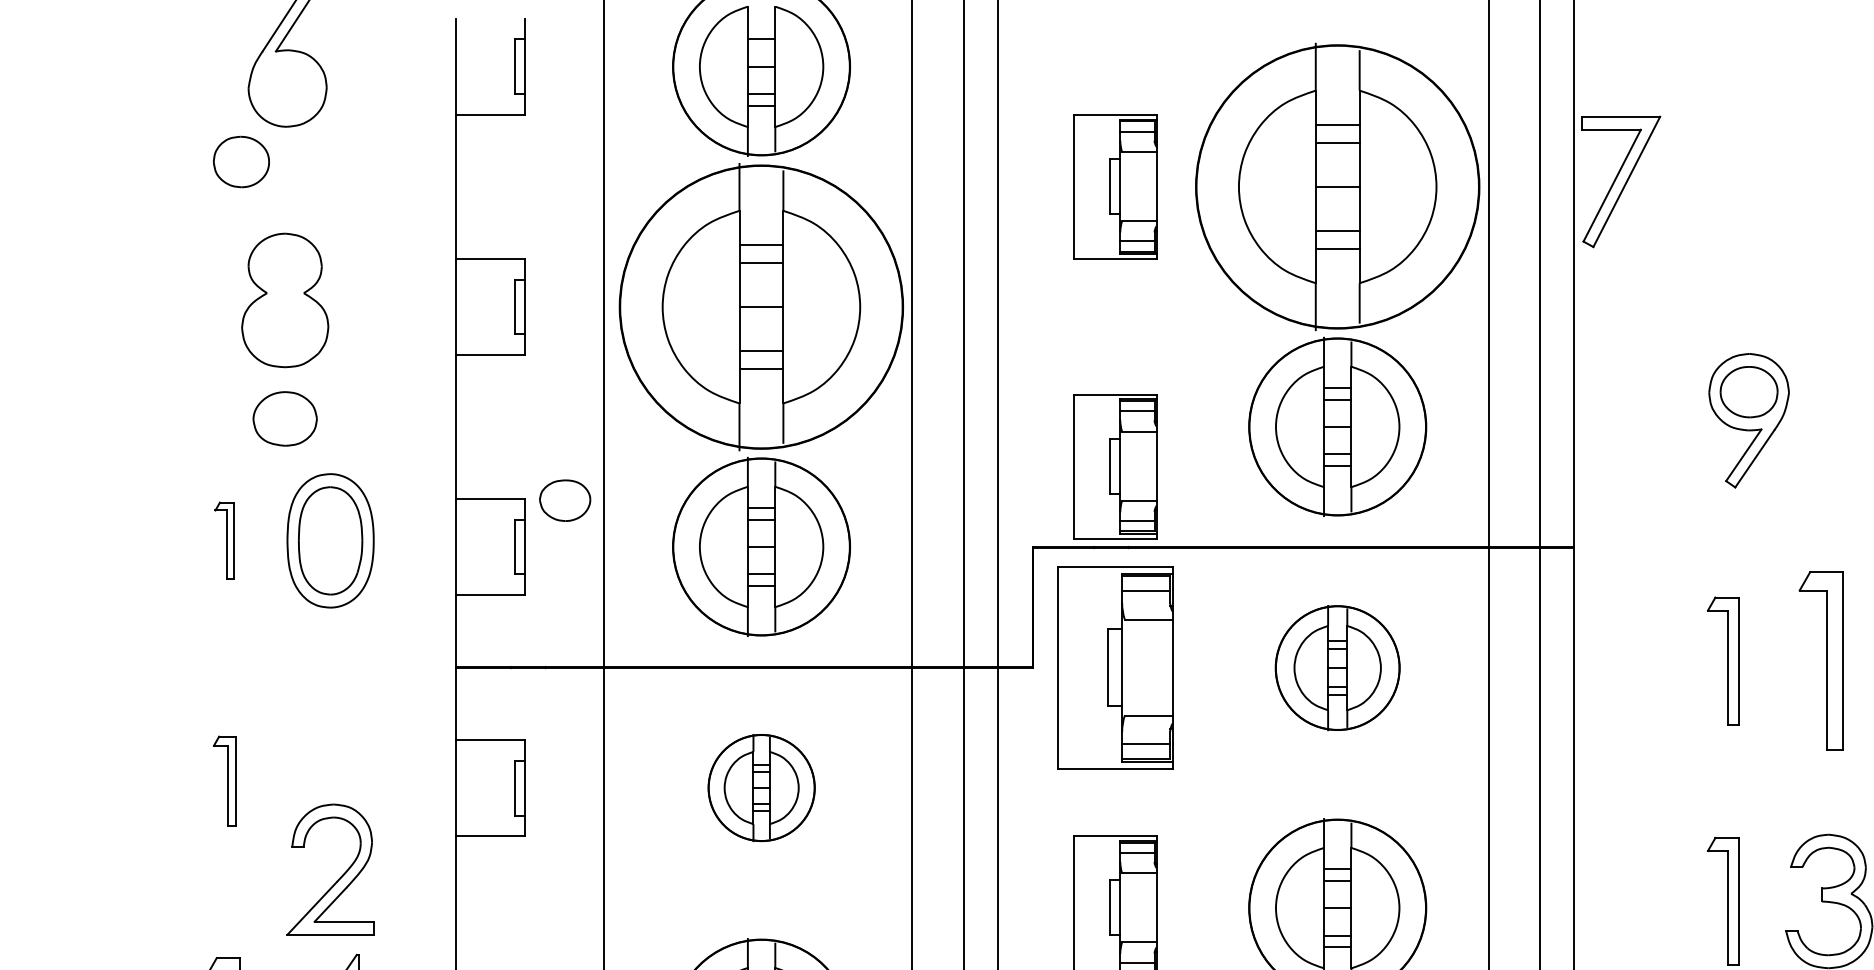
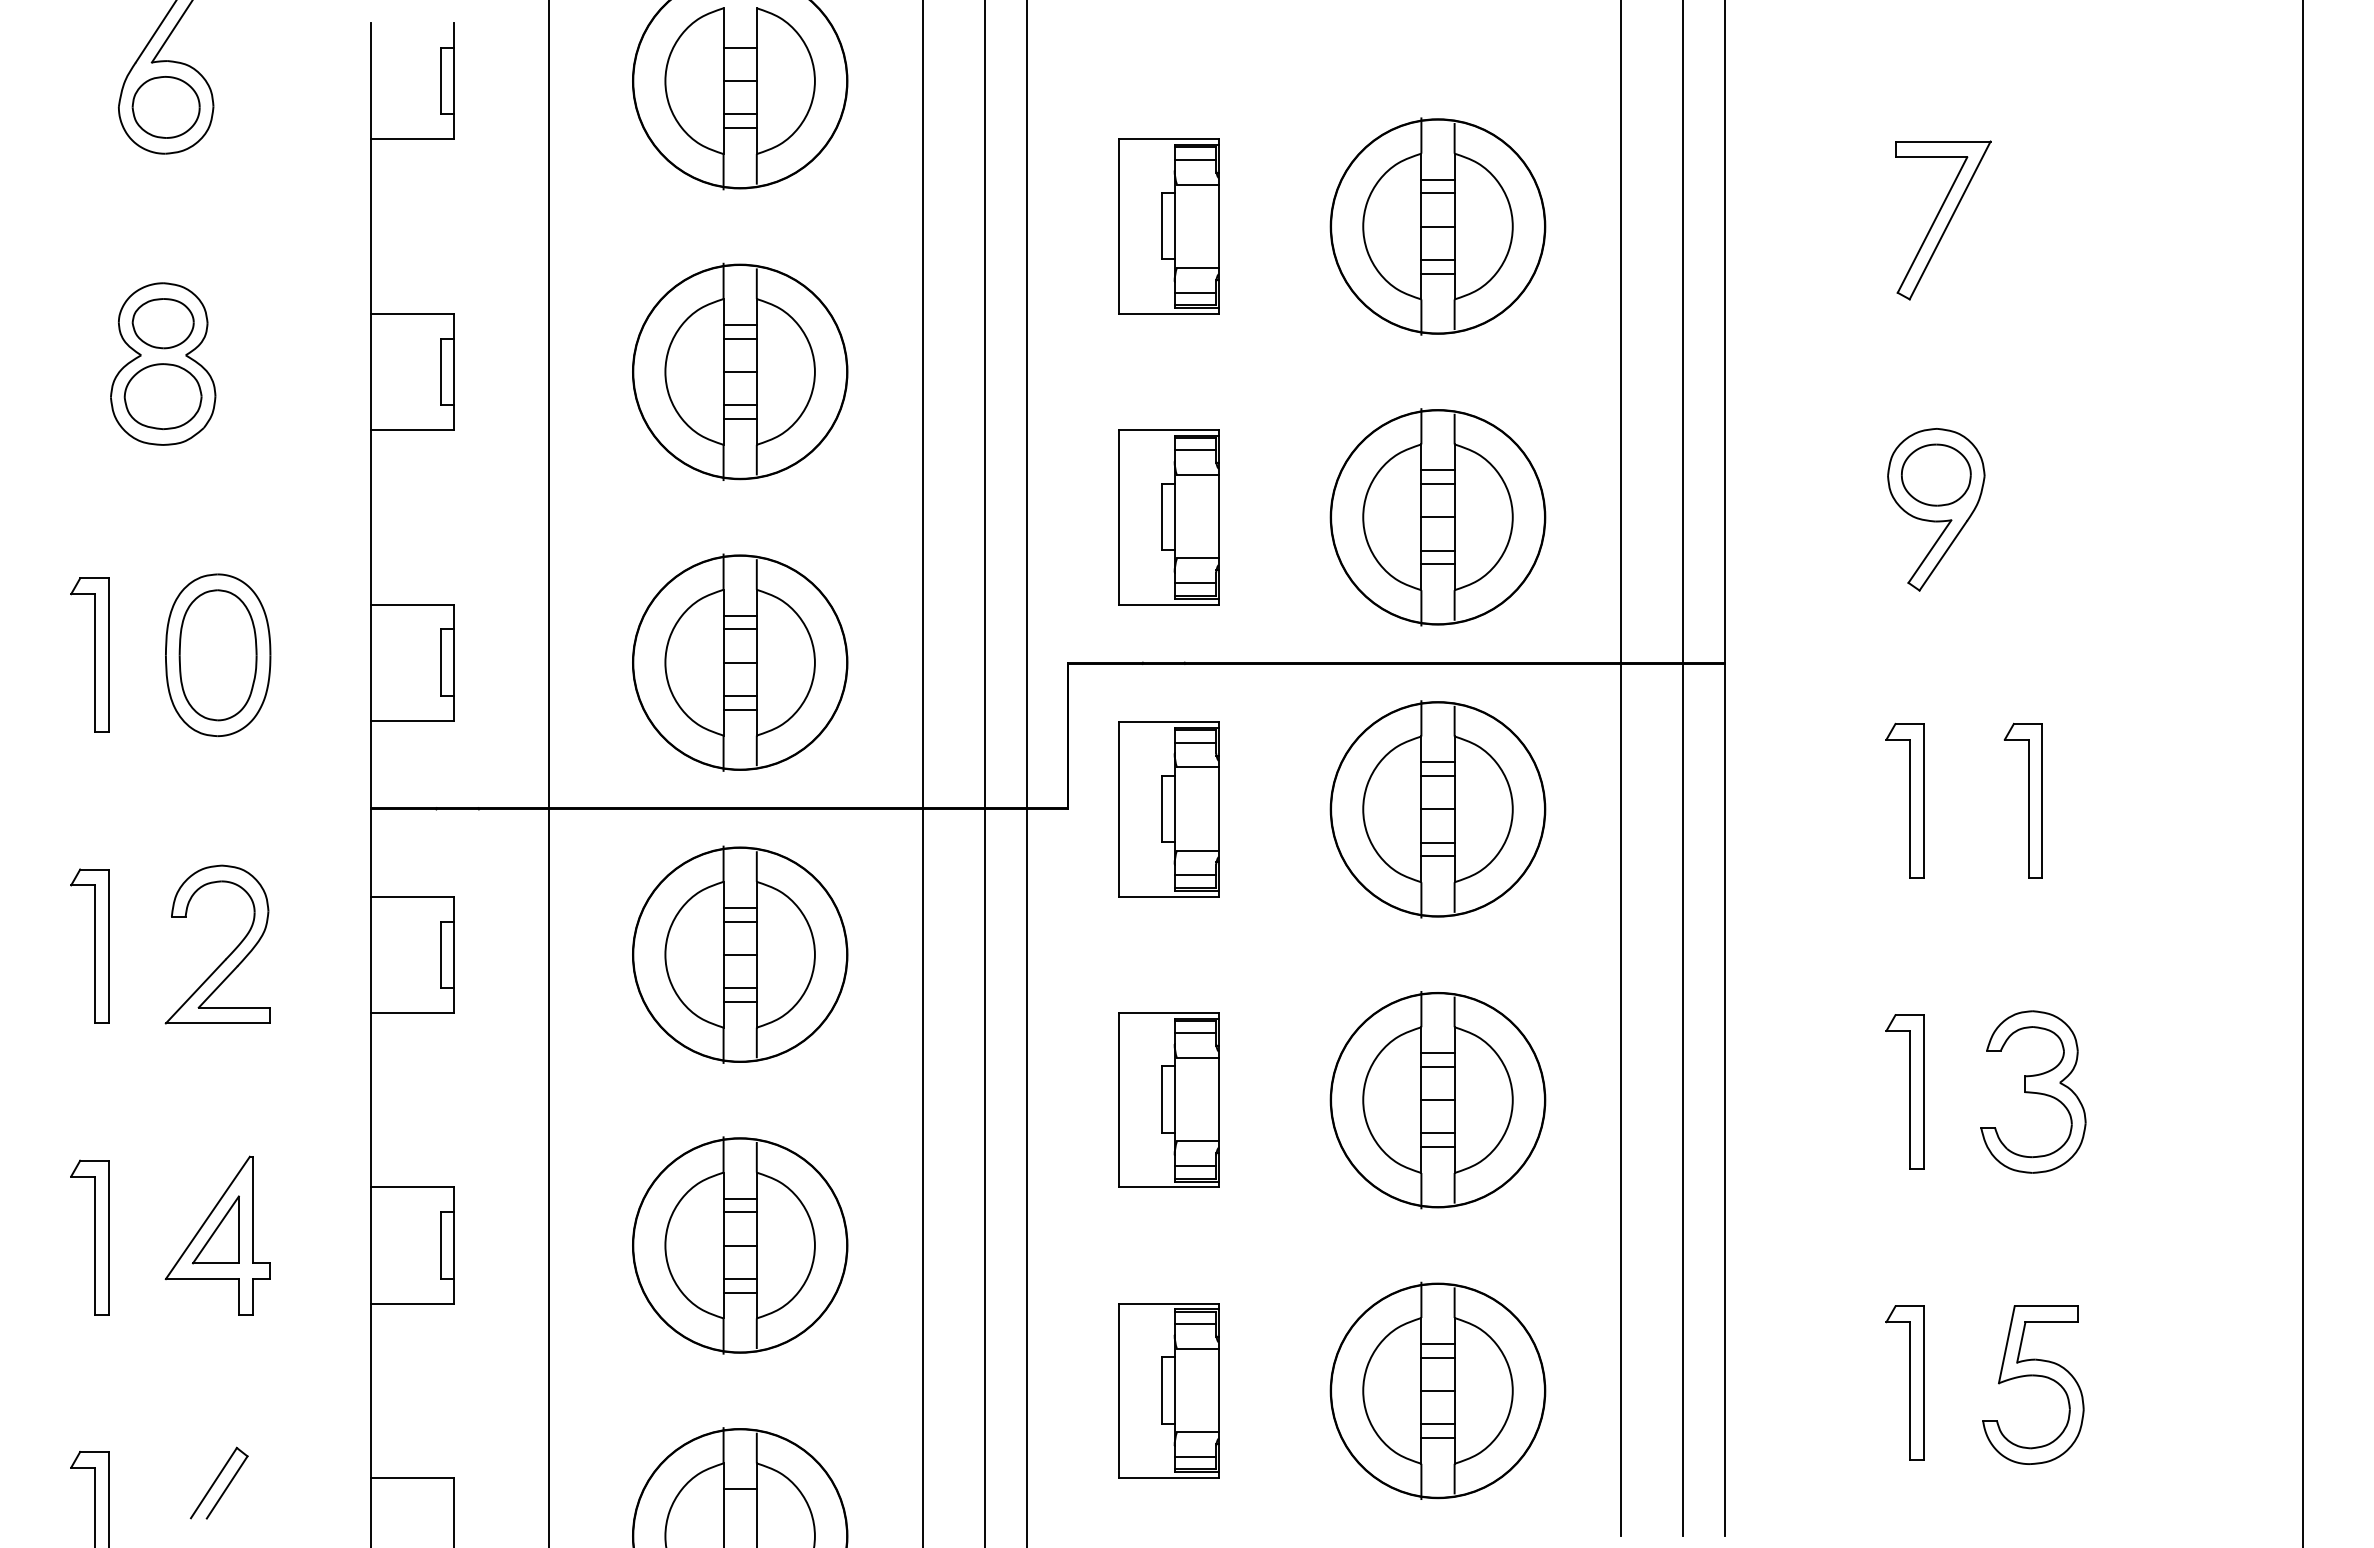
part: (240, 162) -> (165, 107), moved
part: (1621, 181) -> (1943, 220), moved
part: (1337, 186) -> (1437, 226), size x0.62
part: (761, 306) -> (740, 371), size x0.62
part: (284, 418) -> (162, 396), moved
part: (1115, 466) -> (1168, 517), moved
part: (564, 500) -> (162, 323), moved
part: (224, 540) -> (89, 654), size x1.67
part: (1820, 660) -> (2022, 800), size x0.71
part: (1115, 668) -> (1168, 809), size x0.71
part: (1337, 668) -> (1437, 809), size x1.43
part: (224, 780) -> (89, 945), size x1.43
part: (761, 787) -> (740, 954), size x1.67
part: (339, 878) -> (228, 955), moved

